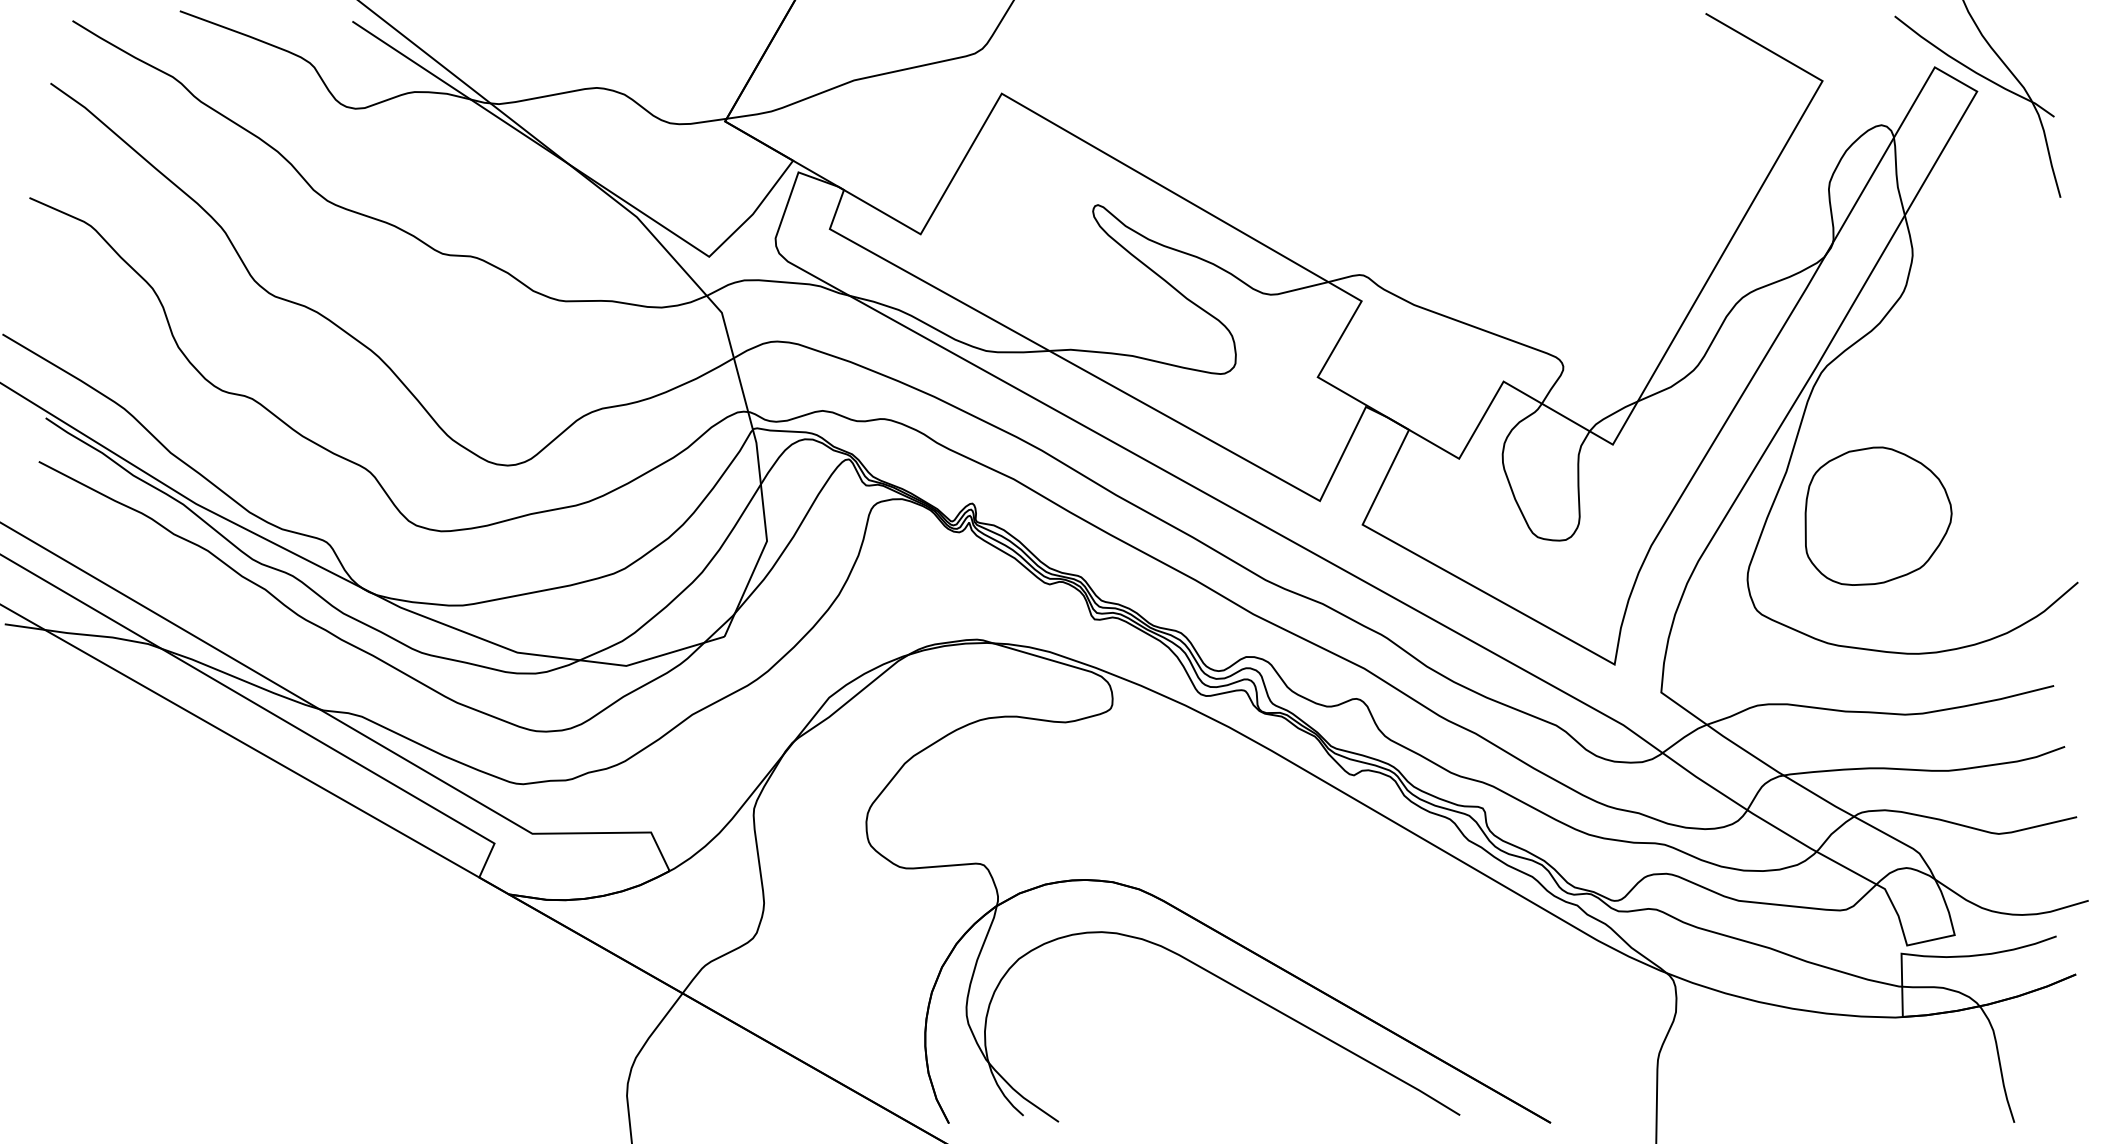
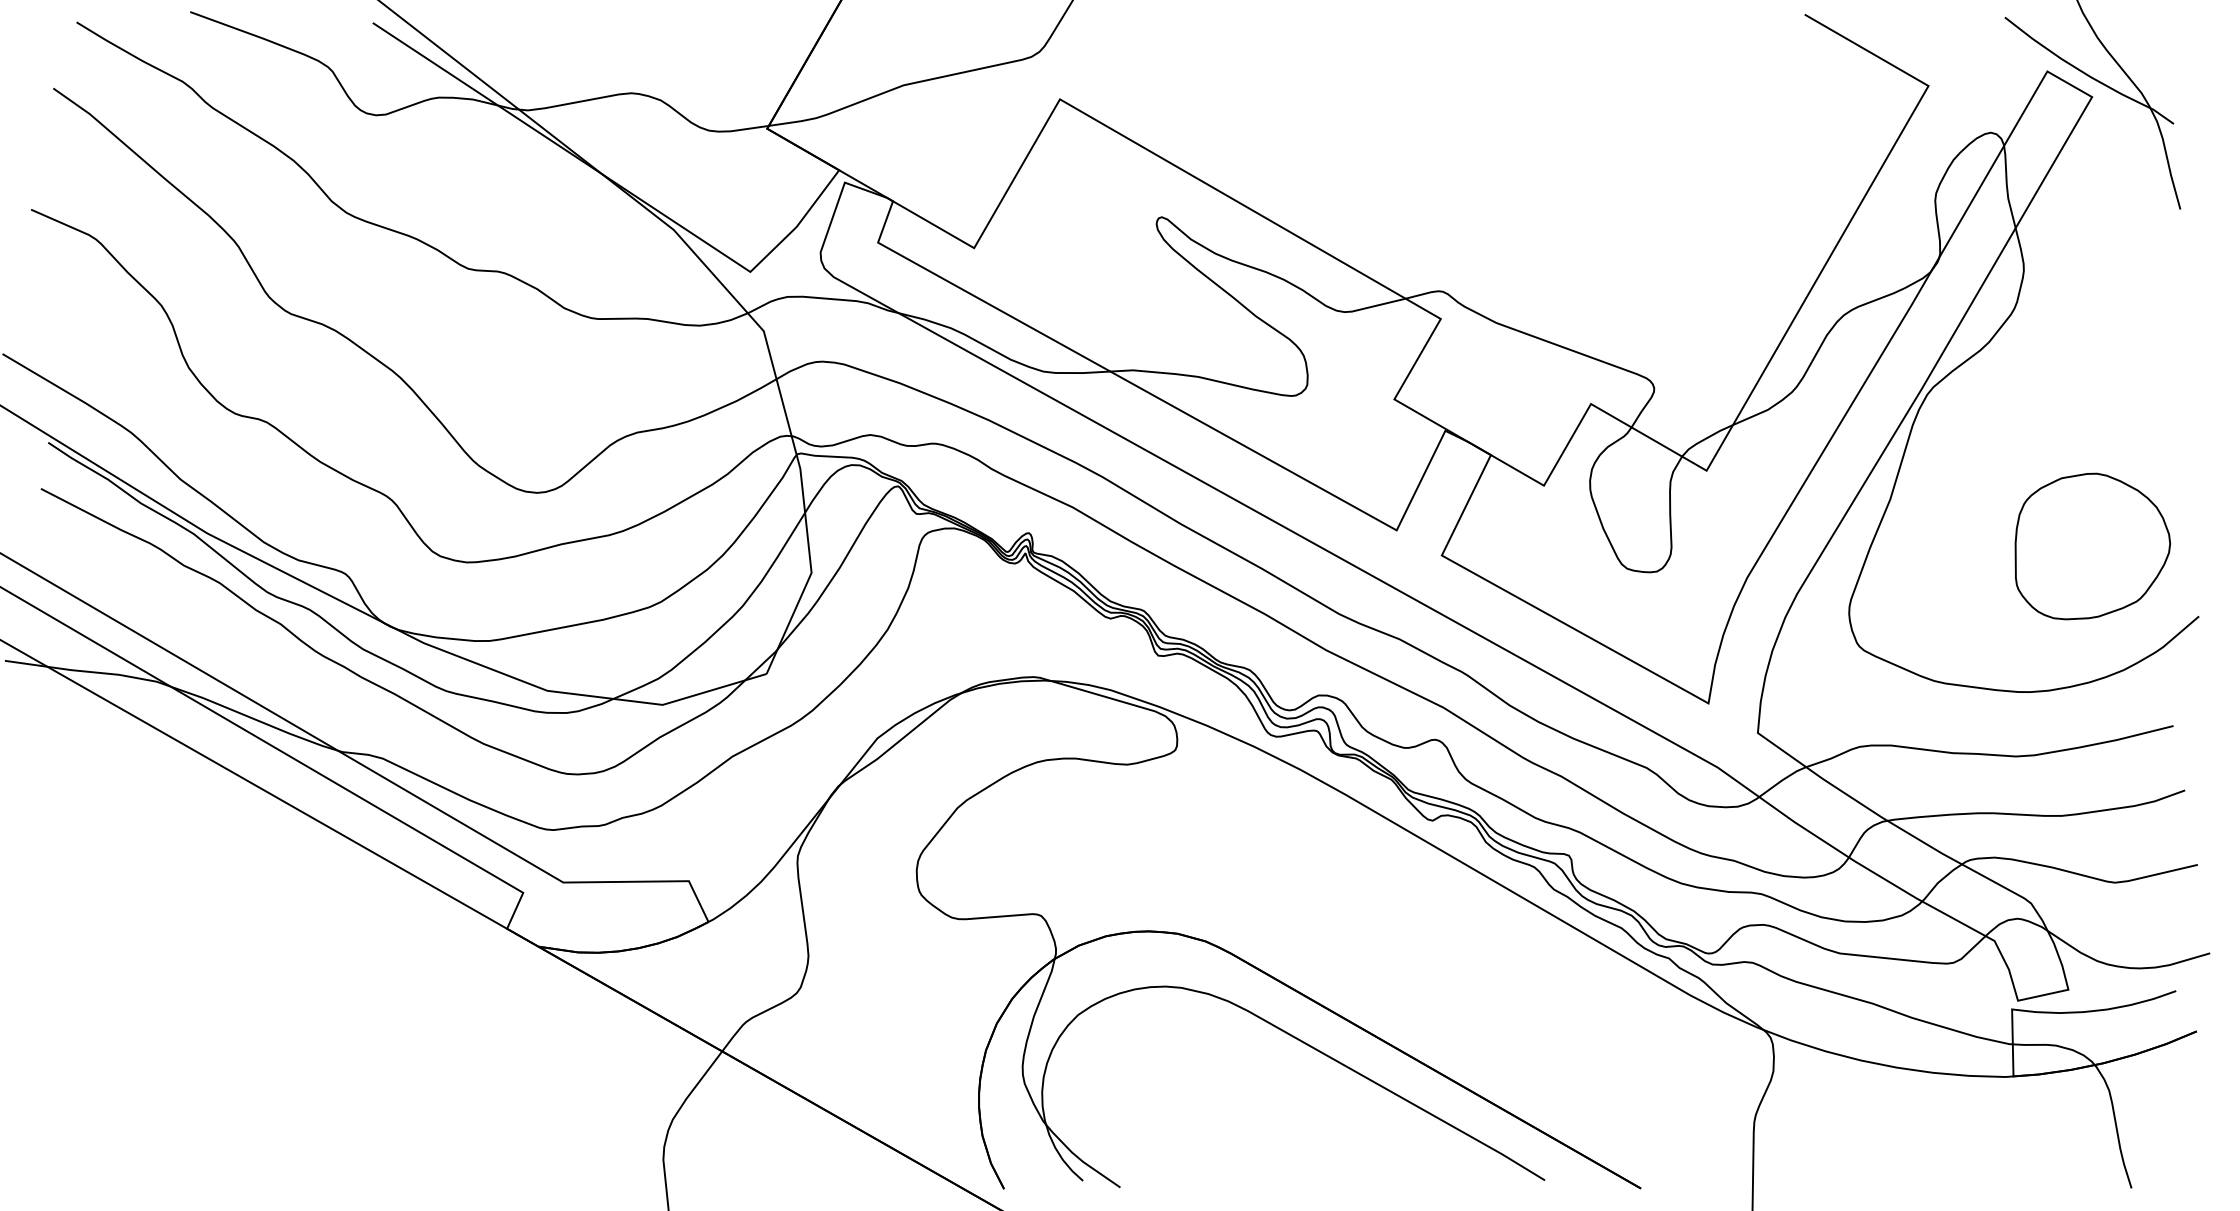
part: (1878, 516) -> (2092, 546), moved

